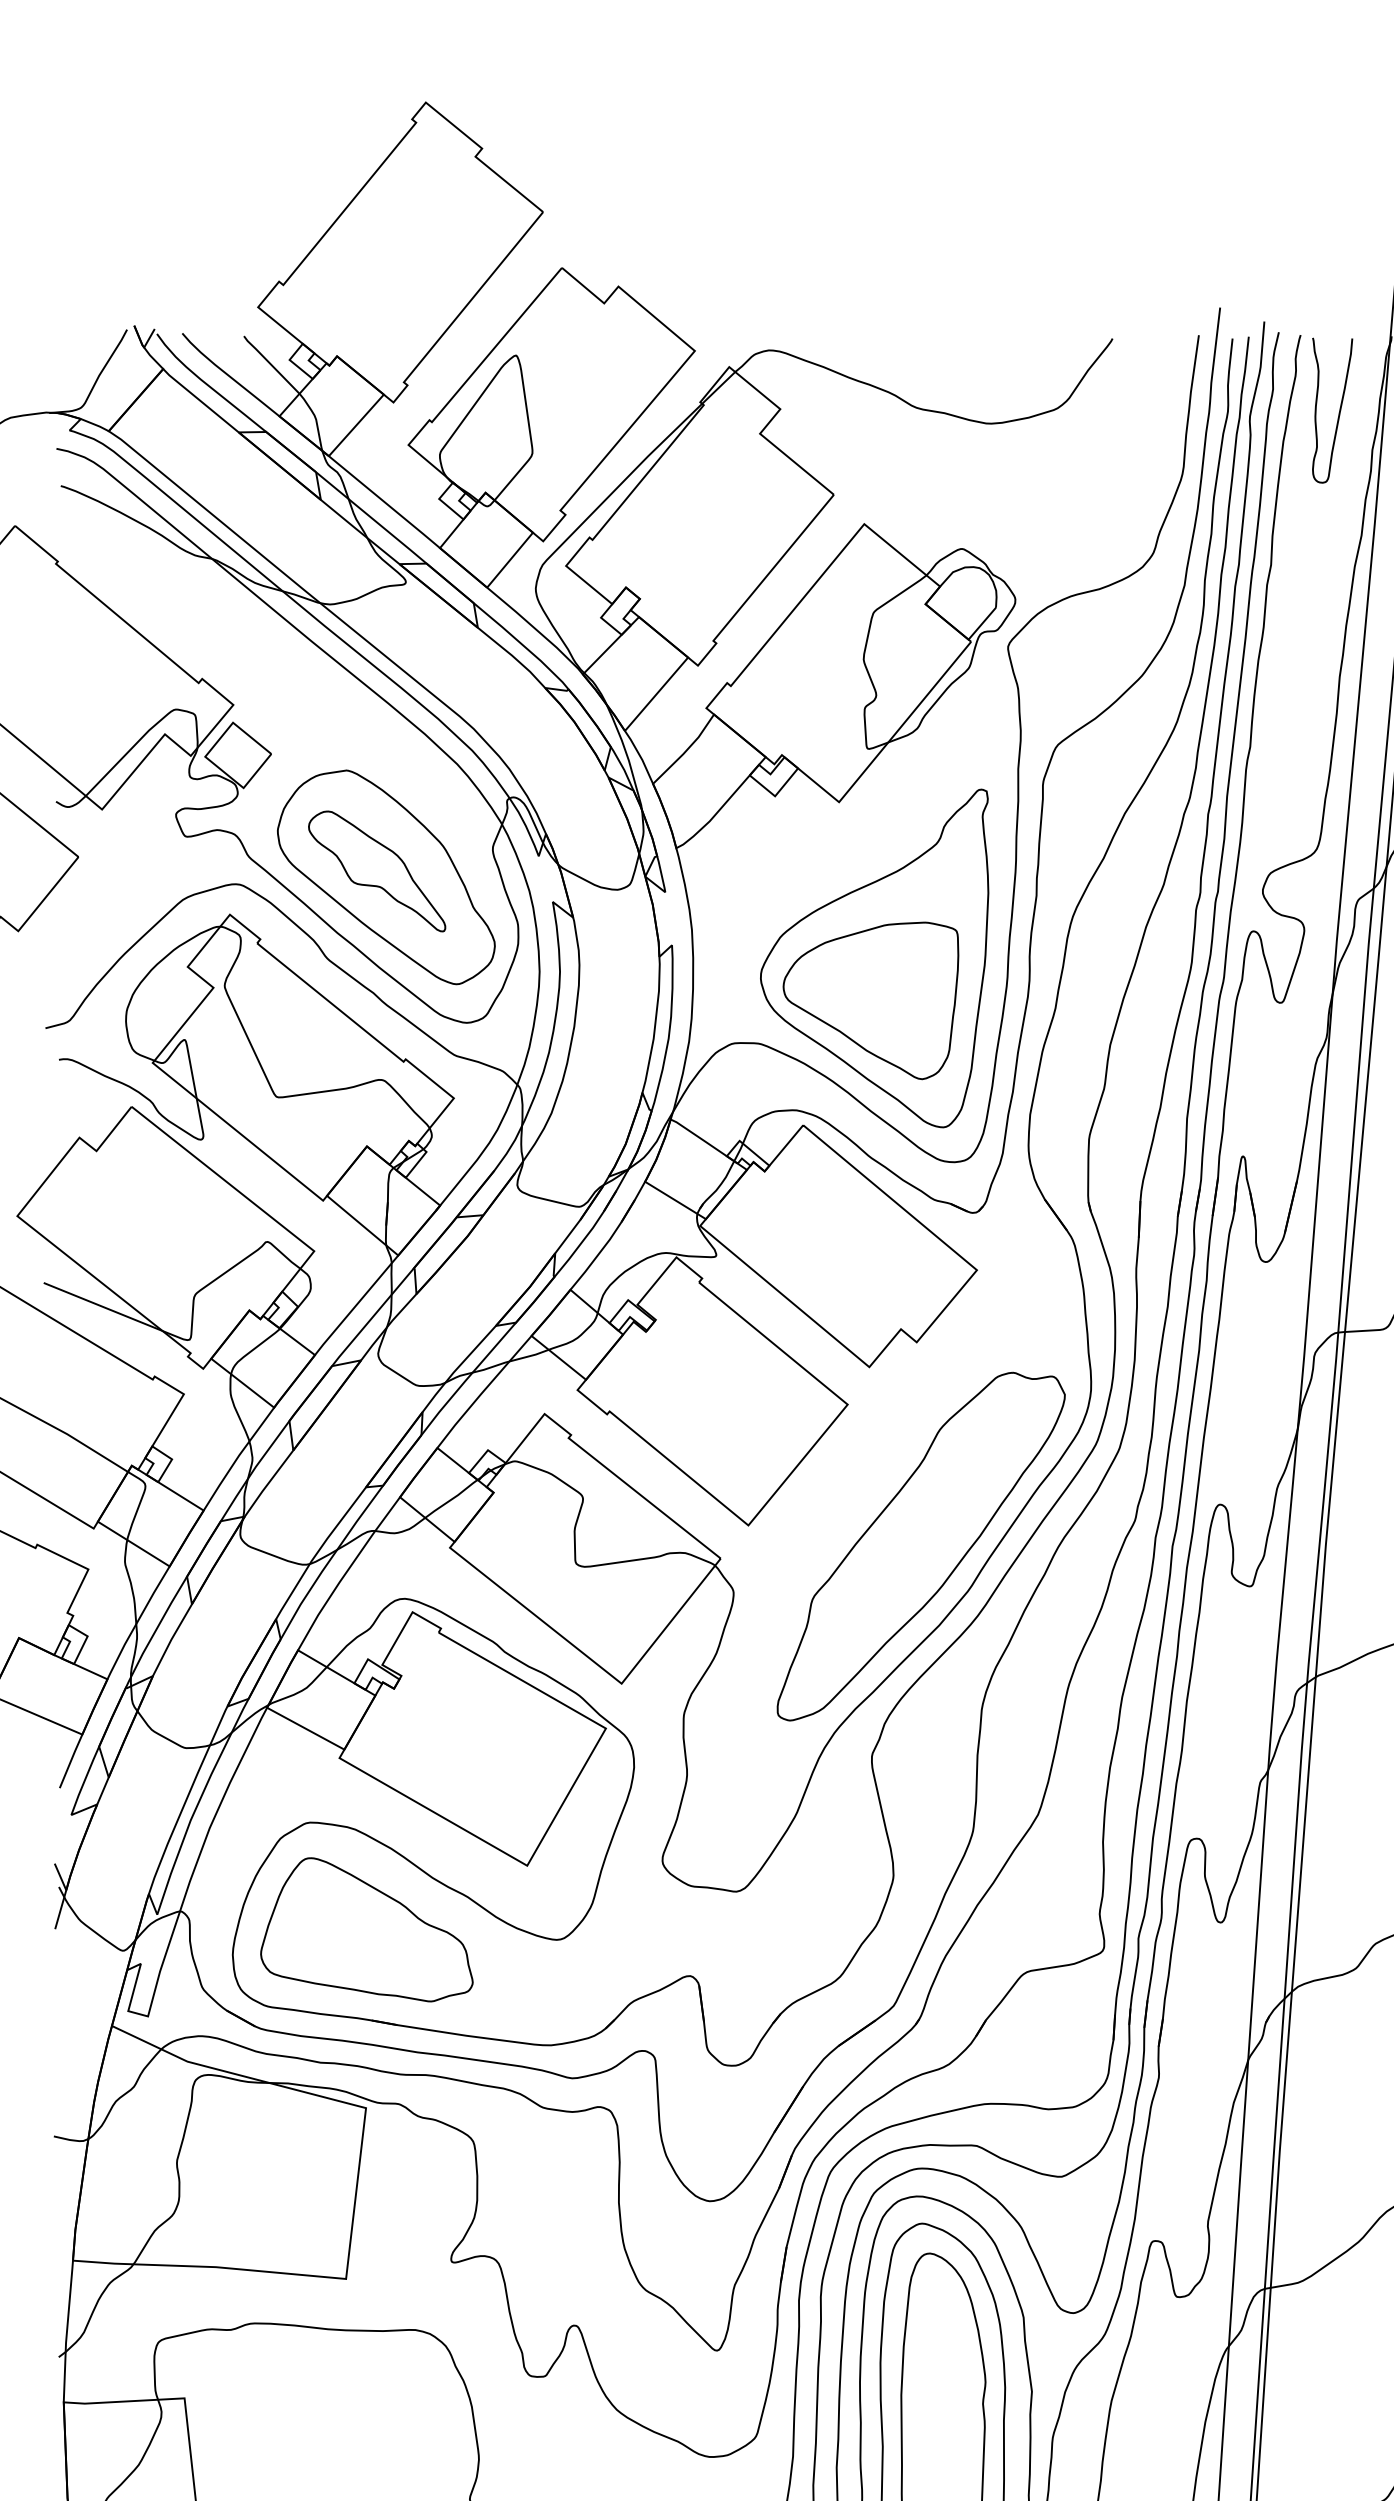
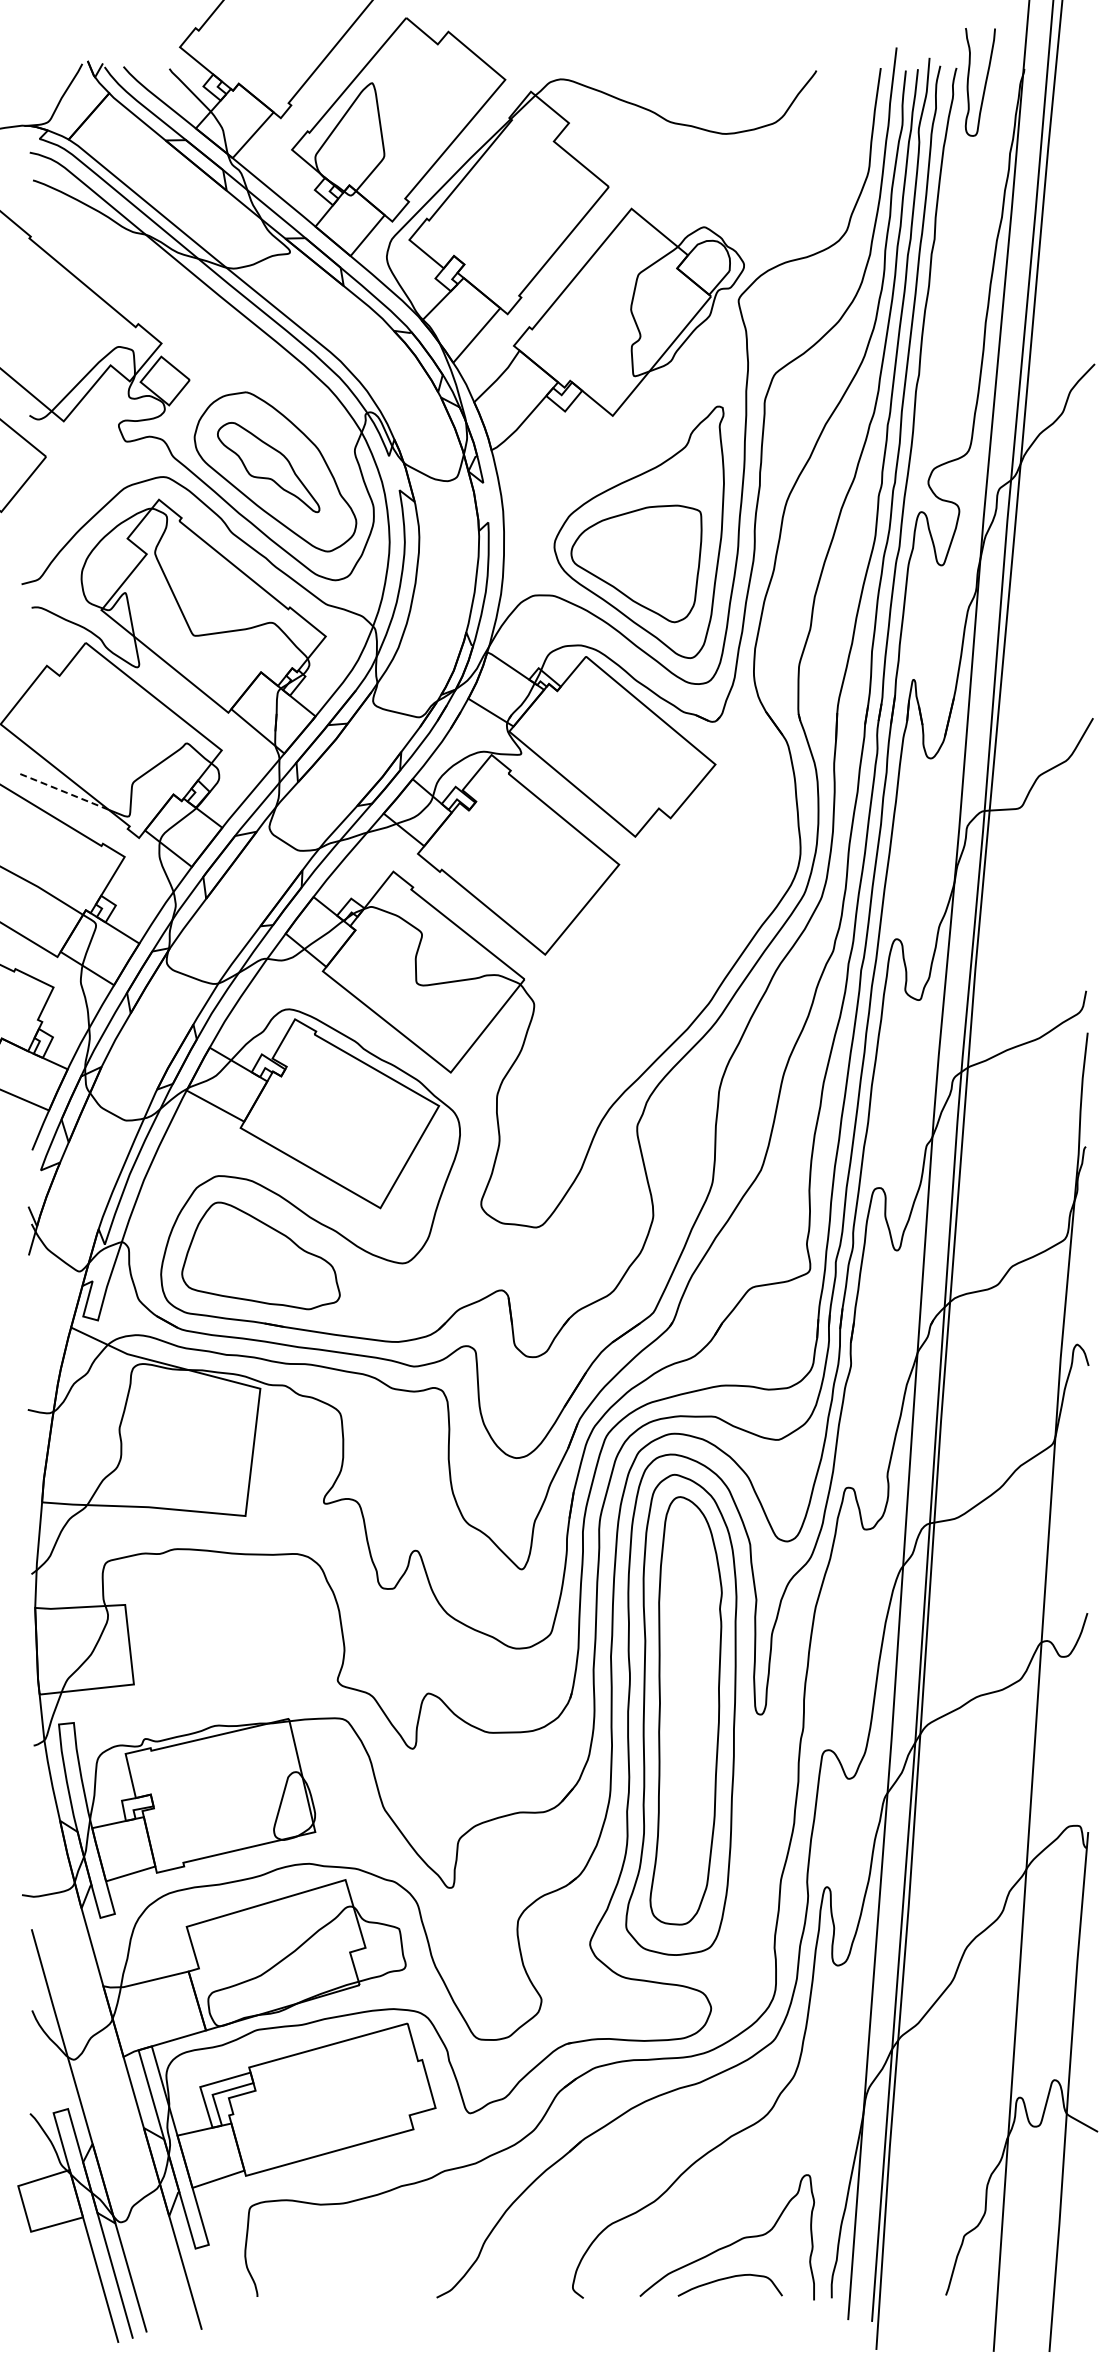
curve: (1338, 412) -> (984, 83), moved
line: (103, 1306) -> (64, 791), solid -> dashed
part: (920, 1546) -> (673, 970), removed

